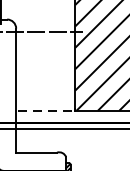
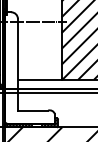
line: (46, 110) -> (40, 79), dashed -> solid

